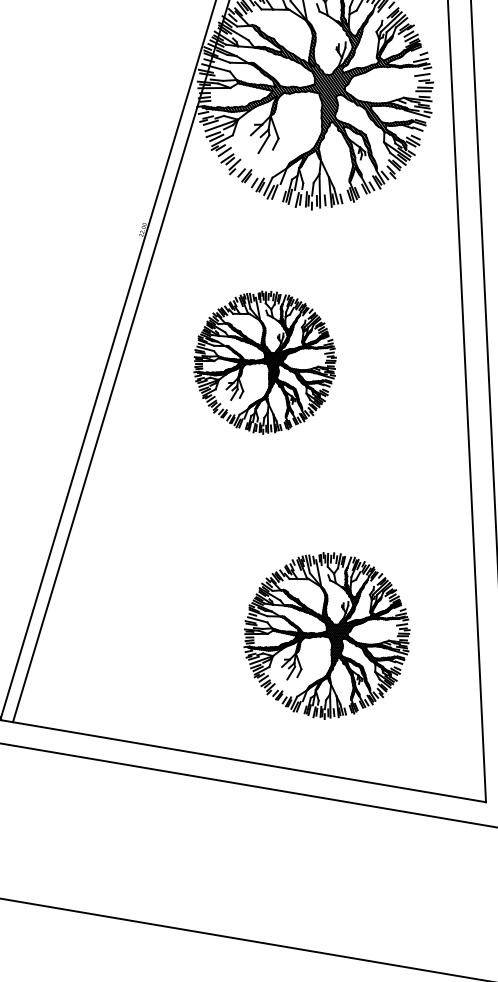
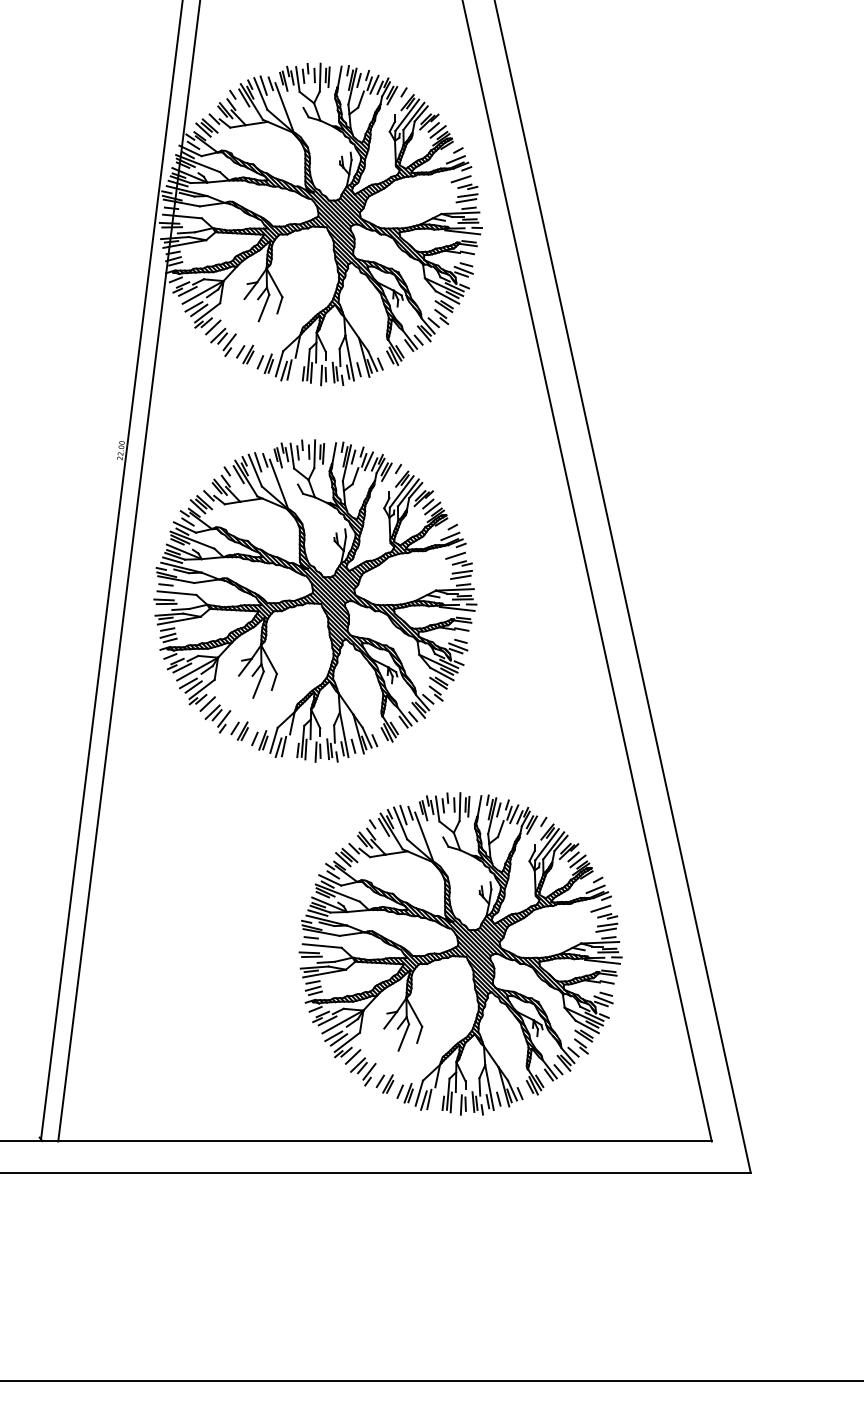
part: (265, 362) -> (315, 600), size x1.67
part: (327, 635) -> (460, 953), size x1.43

